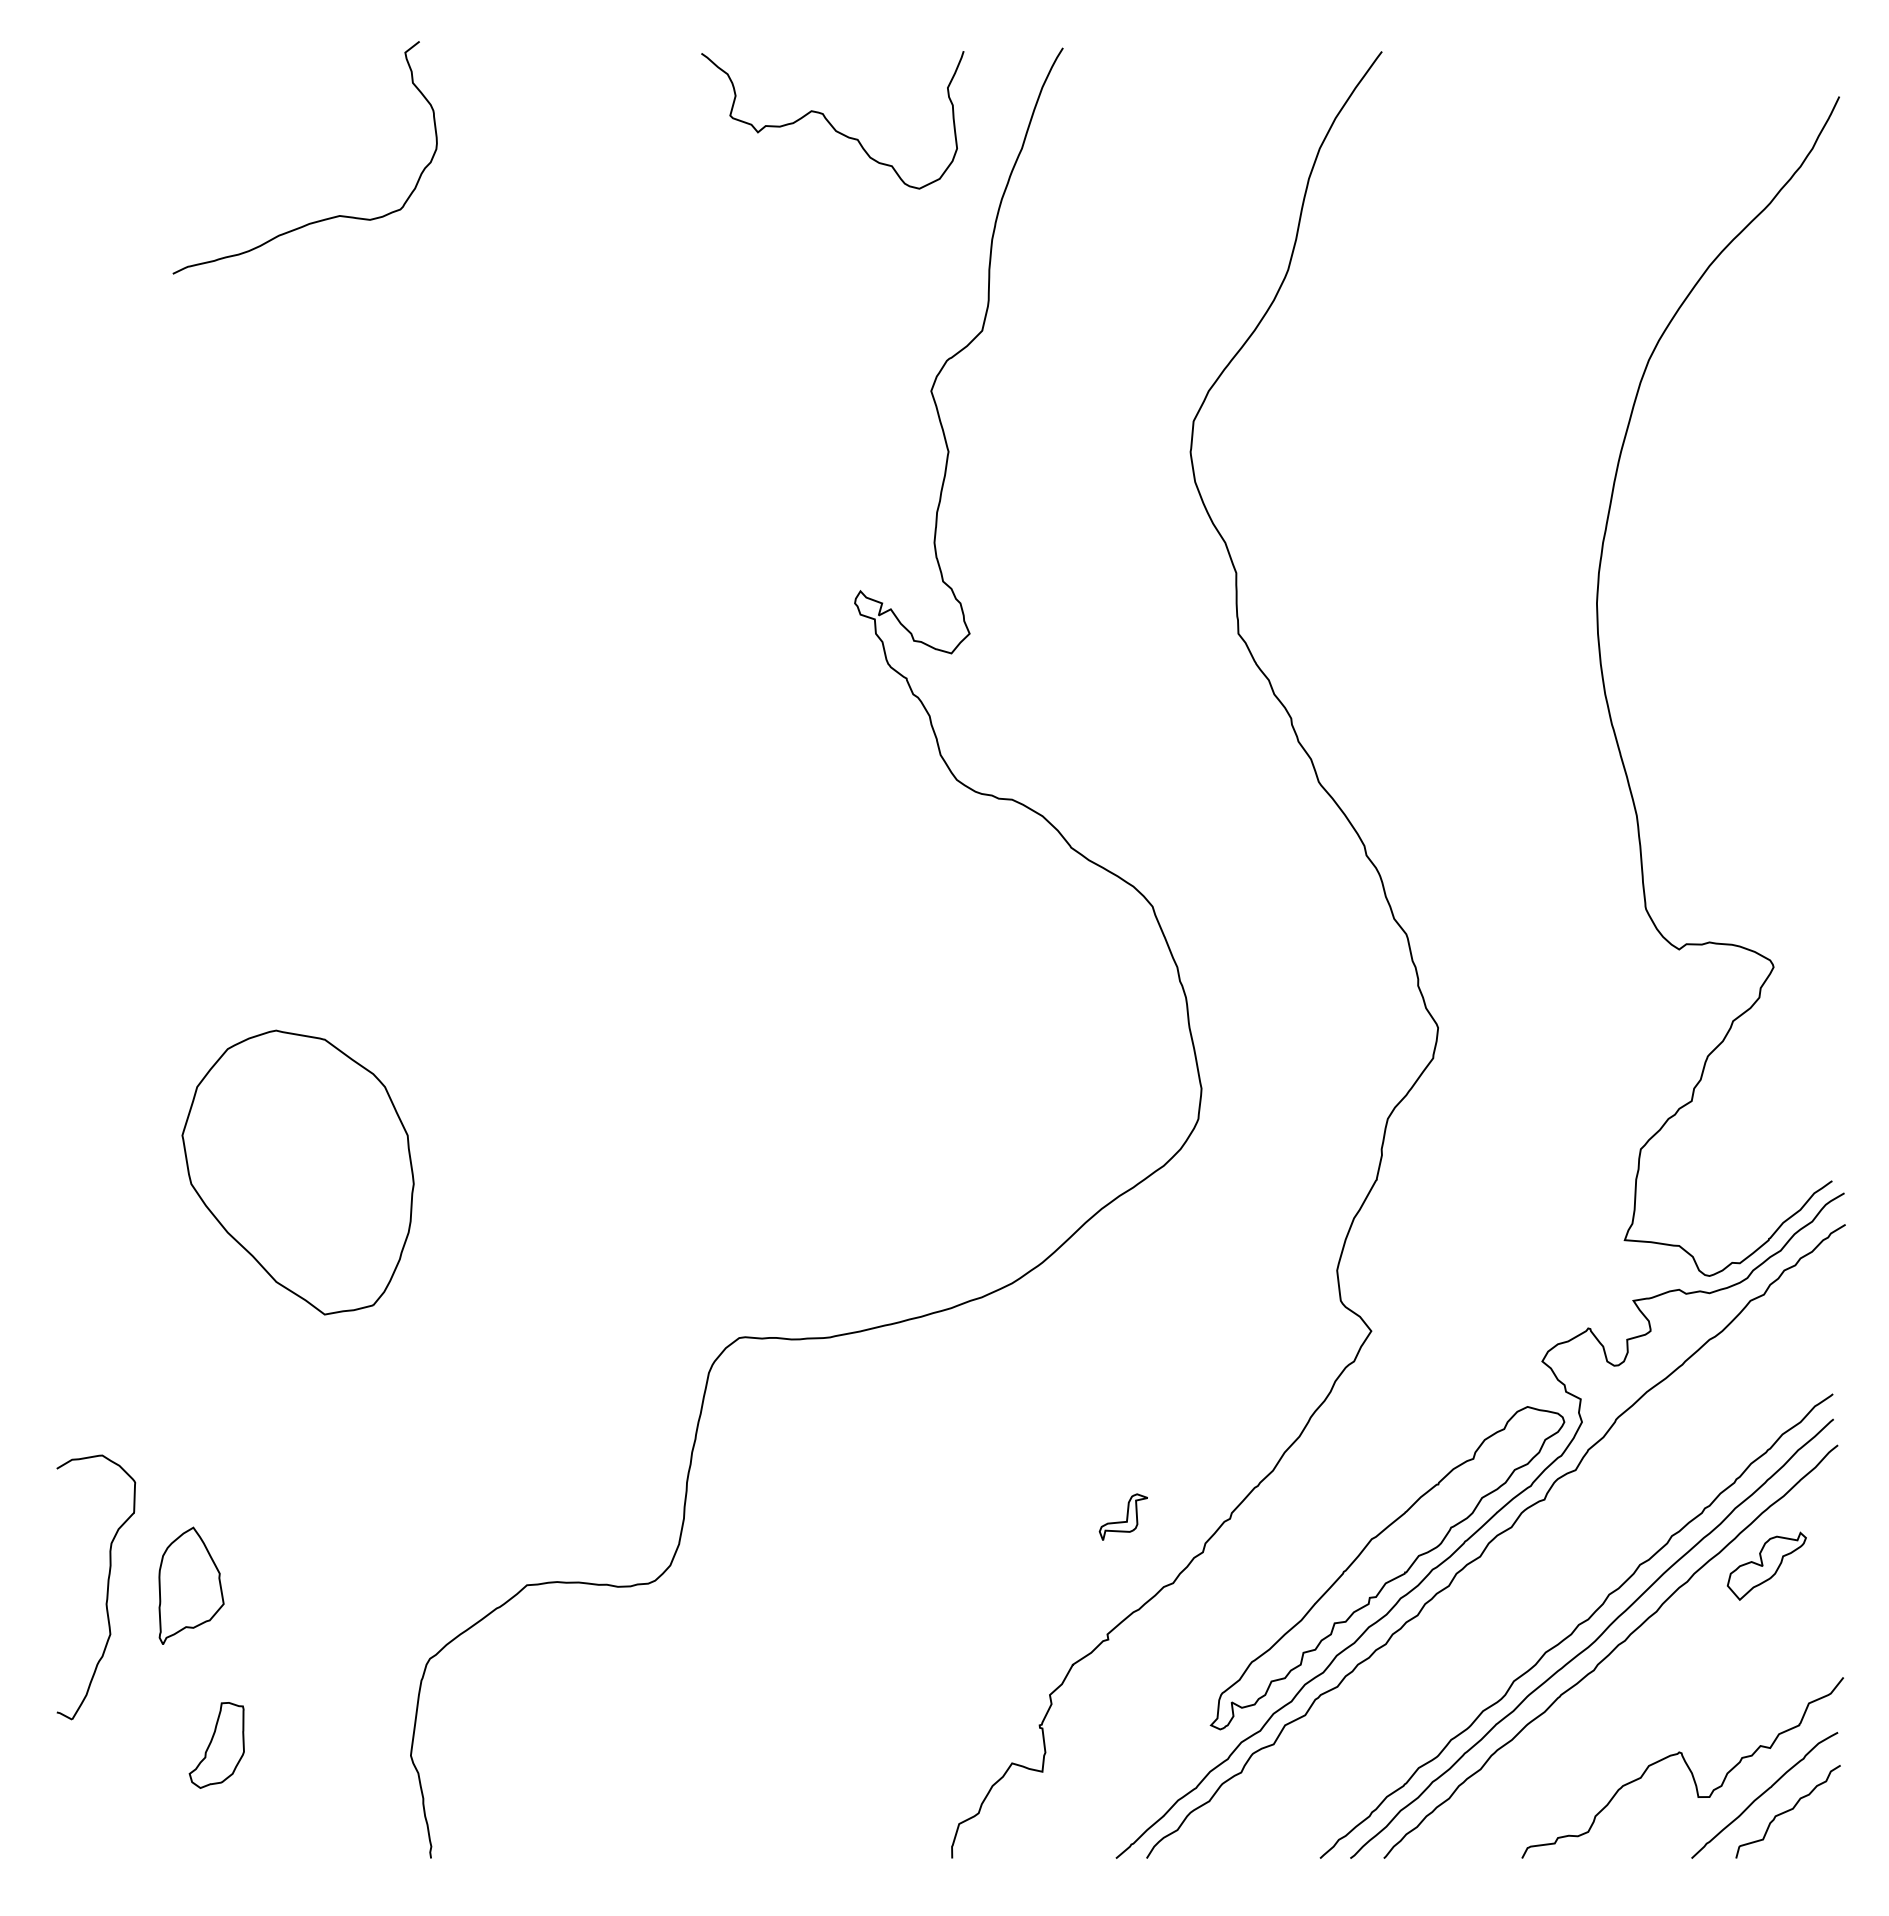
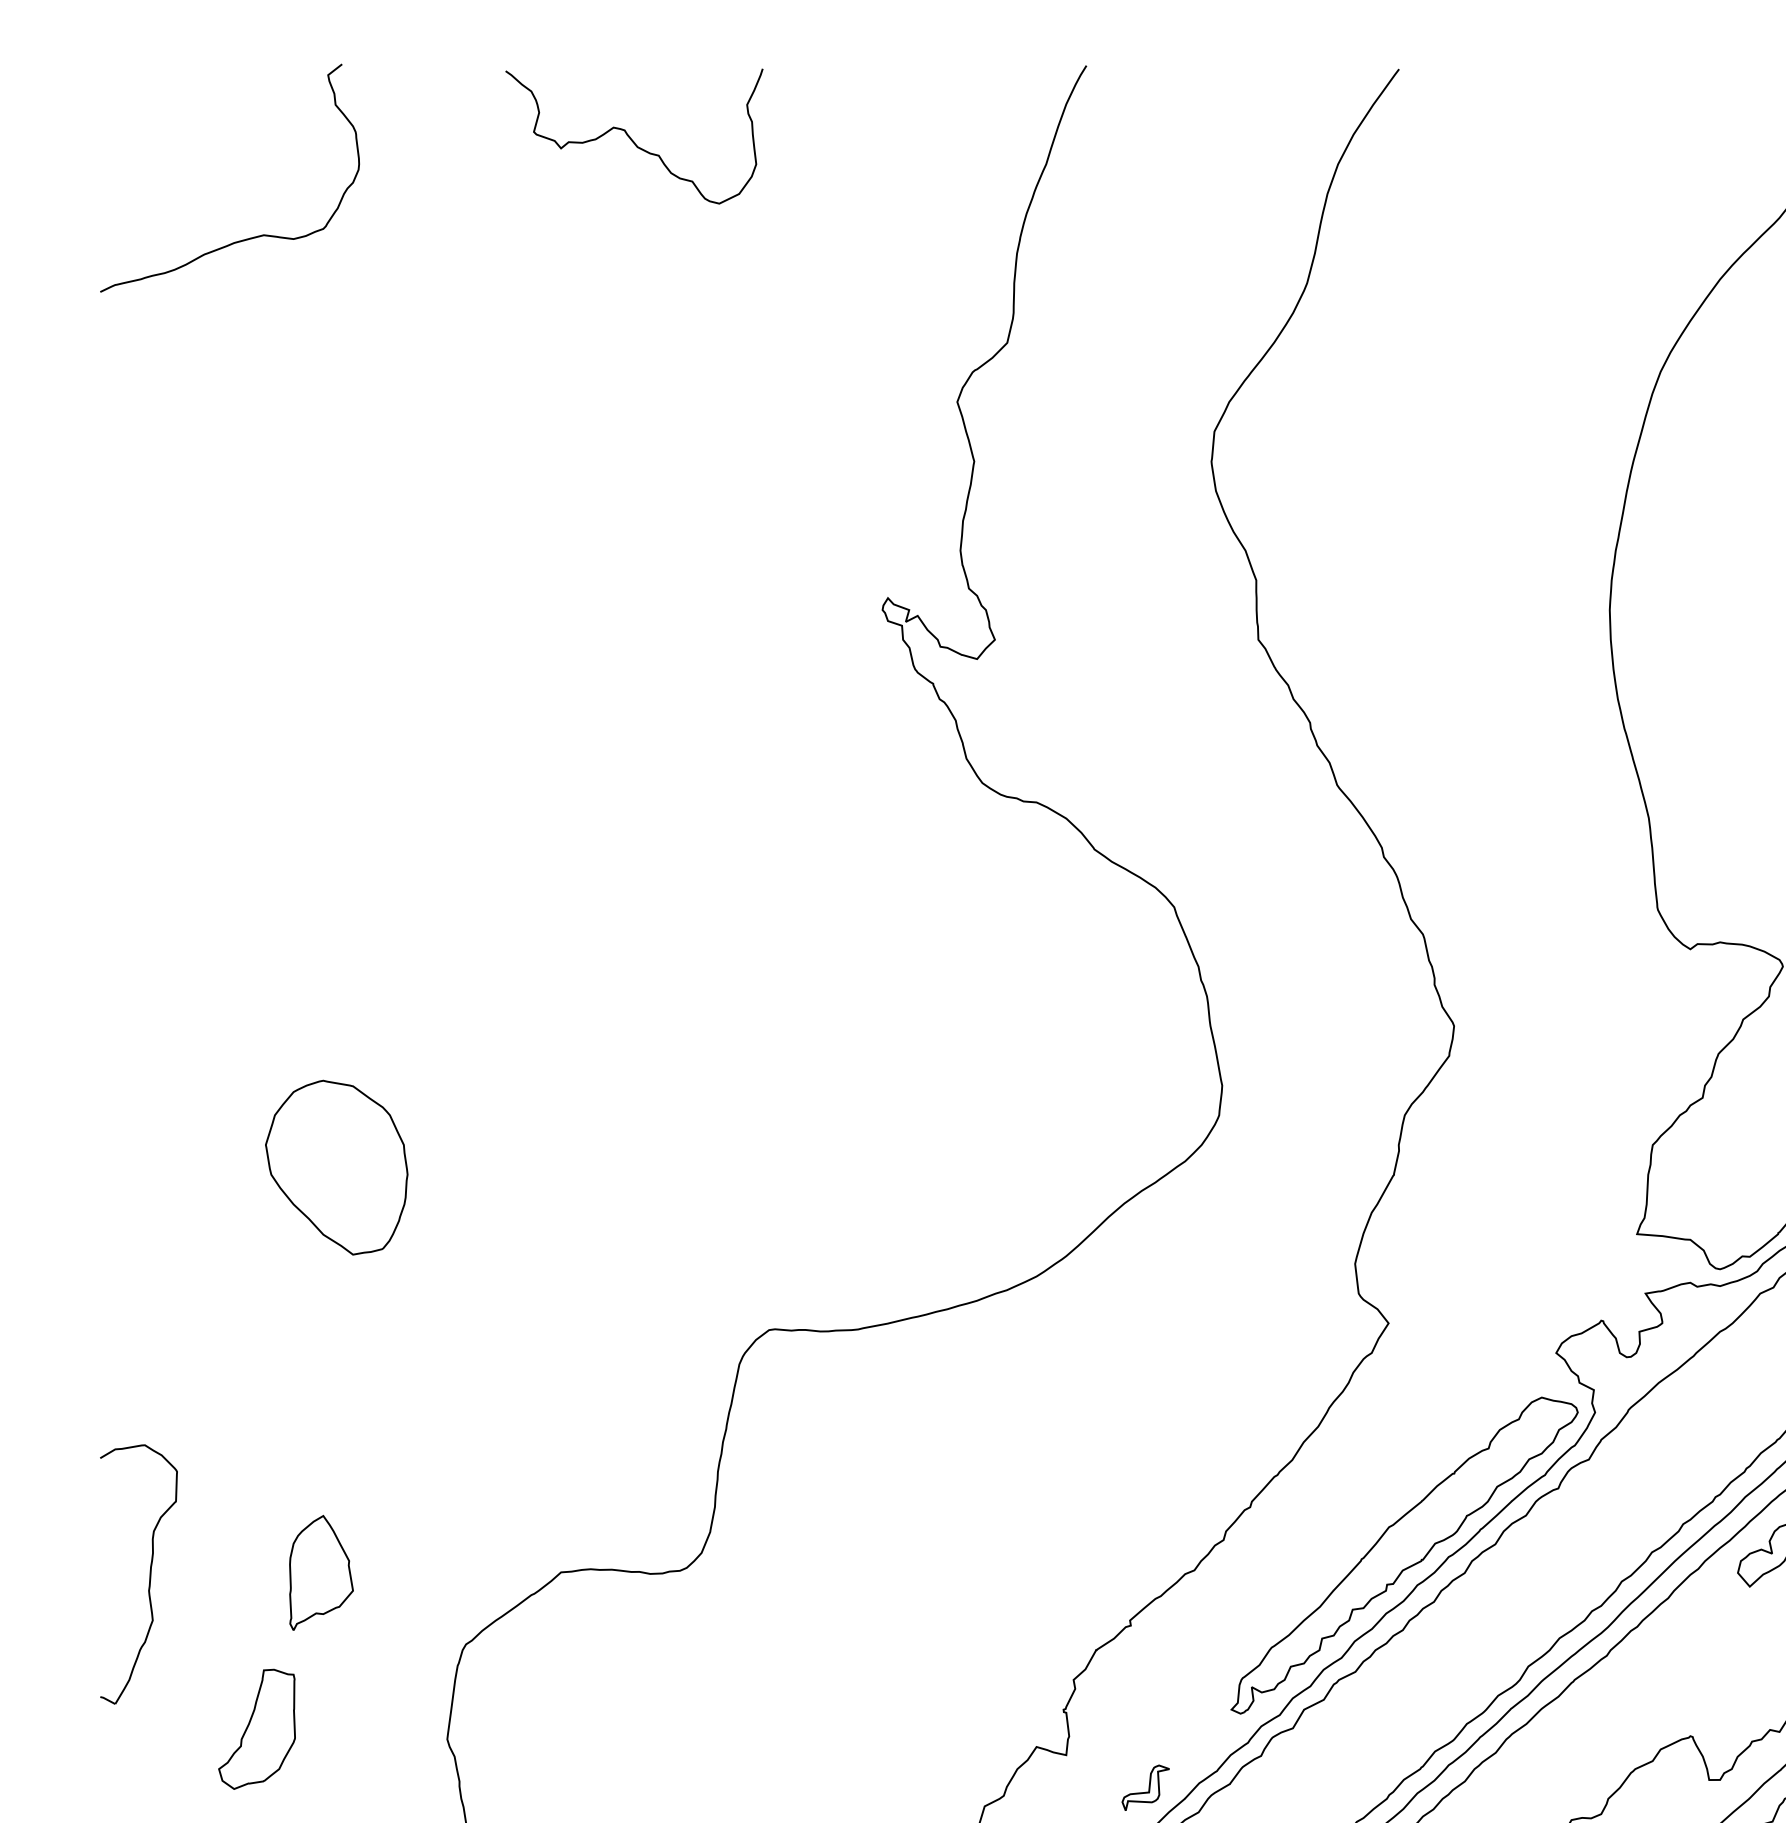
curve: (830, 122) -> (632, 138), moved
curve: (324, 218) -> (248, 237), moved
part: (297, 1171) -> (336, 1166), size x0.62
part: (1122, 1516) -> (1144, 1787), moved
part: (191, 1585) -> (321, 1572), moved
part: (216, 1745) -> (256, 1729), size x1.43

